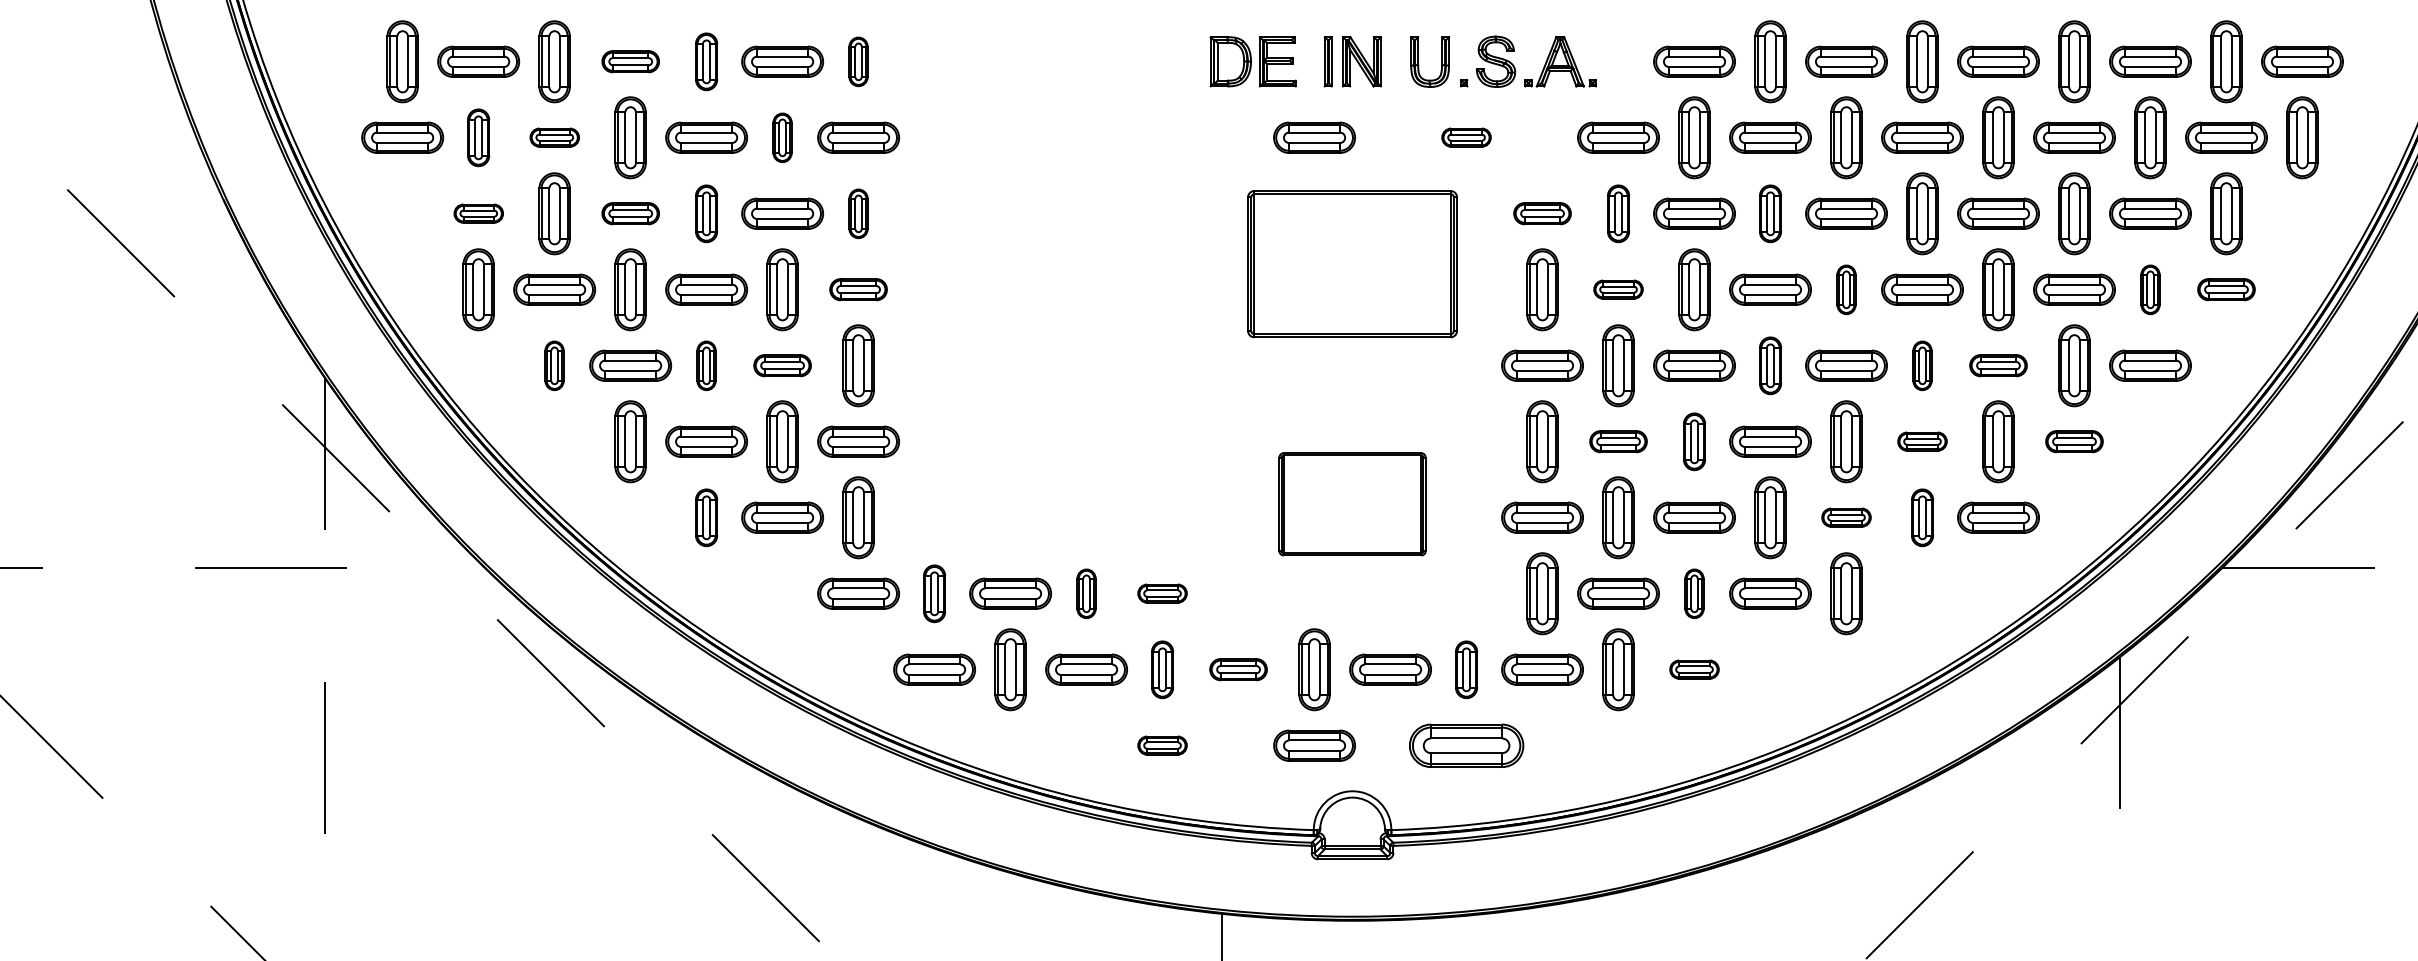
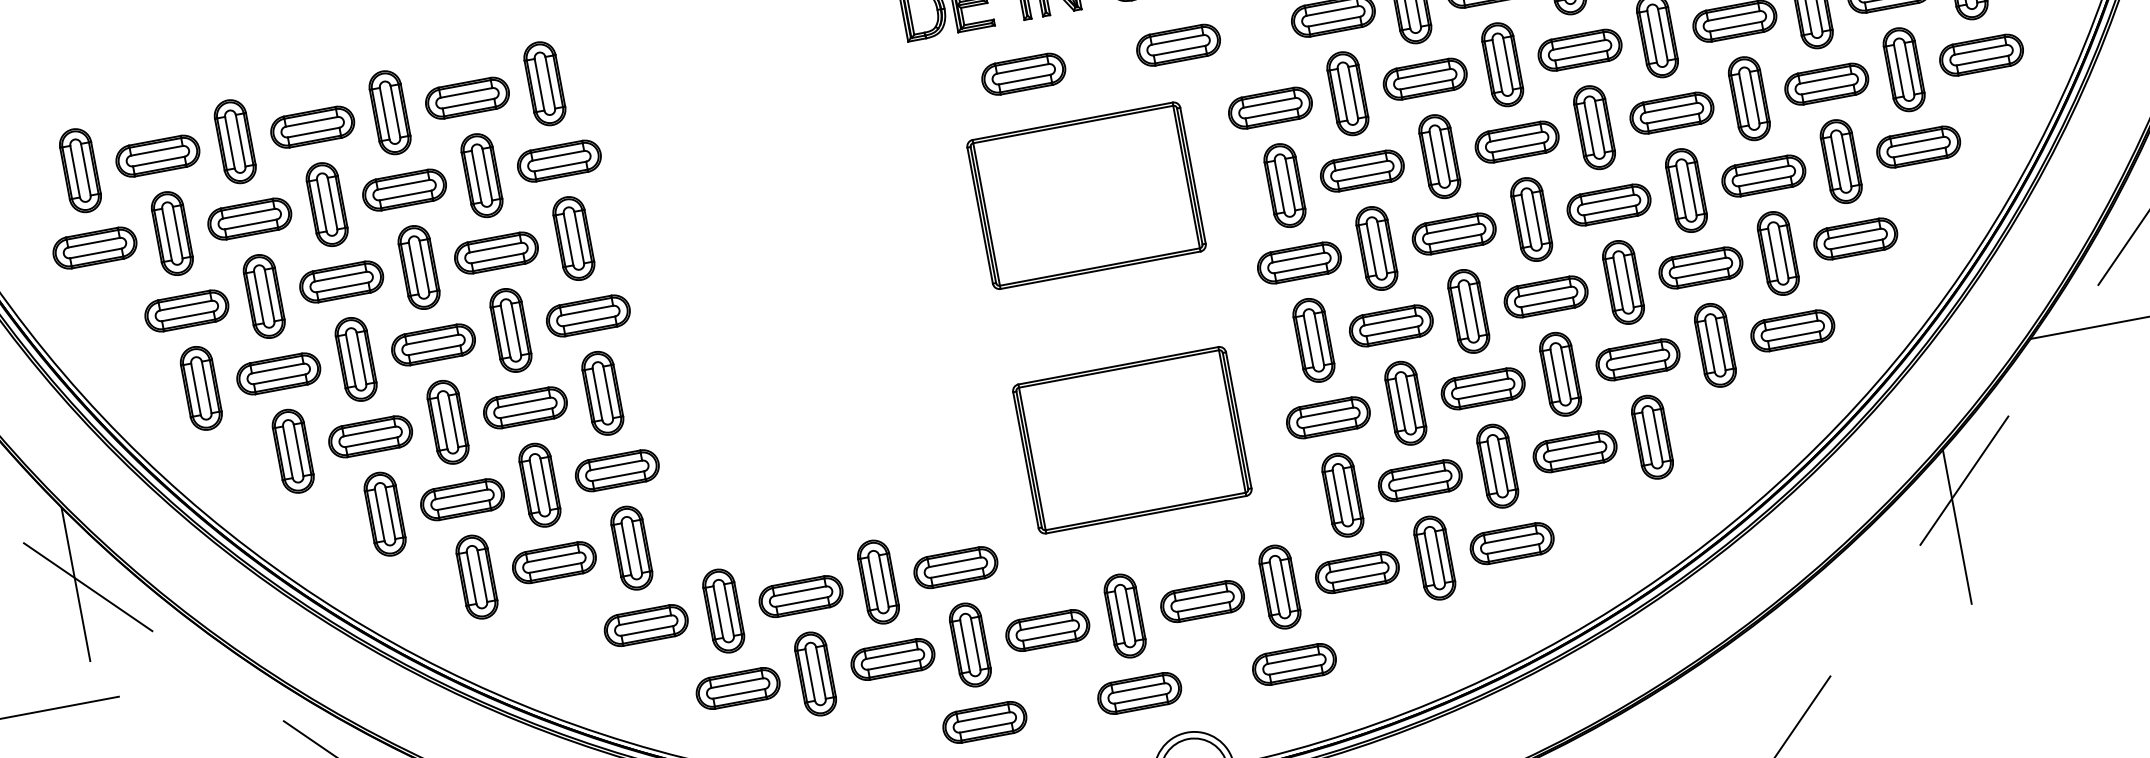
part: (630, 61) -> (312, 126), size x1.43
part: (706, 61) -> (389, 112), size x1.43
part: (858, 61) -> (544, 83), size x1.67
part: (478, 137) -> (172, 233), size x1.43
part: (554, 137) -> (249, 218), size x1.67
part: (782, 137) -> (481, 175), size x1.67
part: (1466, 137) -> (1178, 45), size x1.67
part: (478, 213) -> (186, 310), size x1.67
part: (630, 213) -> (341, 281), size x1.43
part: (706, 213) -> (418, 267), size x1.43
part: (858, 213) -> (573, 238), size x1.67
part: (1542, 213) -> (1270, 107), size x1.43
part: (1618, 213) -> (1347, 93), size x1.43
part: (1770, 213) -> (1502, 64), size x1.43
part: (858, 289) -> (588, 315), size x1.43
part: (1618, 289) -> (1362, 170), size x1.67
part: (1846, 289) -> (1594, 127), size x1.67
part: (2150, 289) -> (1904, 69), size x1.67
part: (2226, 289) -> (1981, 54), size x1.43
part: (554, 365) -> (293, 451), size x1.67
part: (706, 365) -> (447, 422), size x1.67
part: (782, 365) -> (525, 407), size x1.43
part: (1770, 365) -> (1531, 219), size x1.43
part: (1922, 365) -> (1686, 190), size x1.67
part: (1998, 365) -> (1763, 175), size x1.43
part: (1618, 441) -> (1391, 325), size x1.43
part: (1694, 441) -> (1468, 311), size x1.43
part: (1922, 441) -> (1700, 267), size x1.67
part: (2074, 441) -> (1855, 238), size x1.43
part: (1352, 504) -> (1132, 440), size x1.43
part: (706, 517) -> (476, 576), size x1.43
part: (1846, 517) -> (1637, 359), size x1.67
part: (1922, 517) -> (1715, 345), size x1.43
part: (934, 593) -> (723, 610), size x1.43
part: (1086, 593) -> (878, 581), size x1.67
part: (1162, 593) -> (955, 567), size x1.67
part: (1694, 593) -> (1497, 465), size x1.67
part: (1162, 669) -> (970, 644), size x1.43
part: (1238, 669) -> (1047, 630), size x1.43
part: (1466, 669) -> (1279, 586), size x1.43
part: (1694, 669) -> (1512, 543), size x1.67
part: (1162, 745) -> (984, 722), size x1.67
part: (1466, 745) -> (1294, 664), size x0.71

